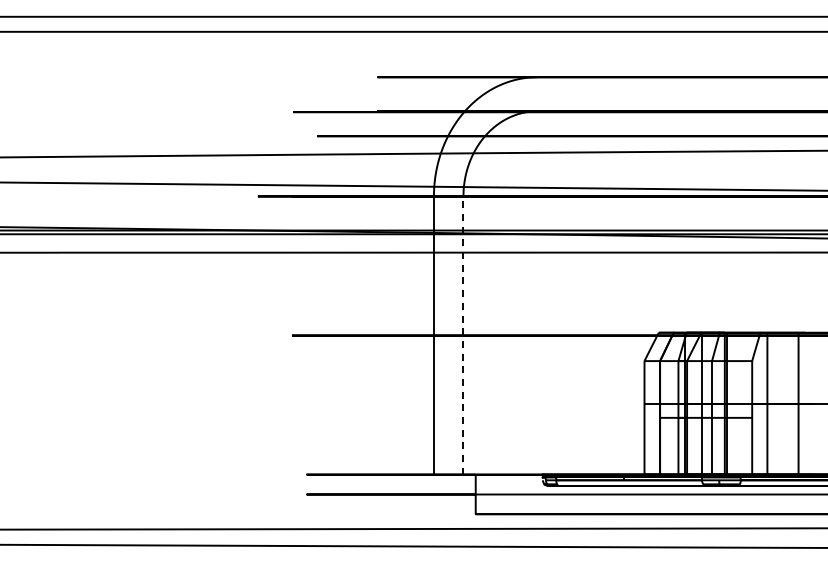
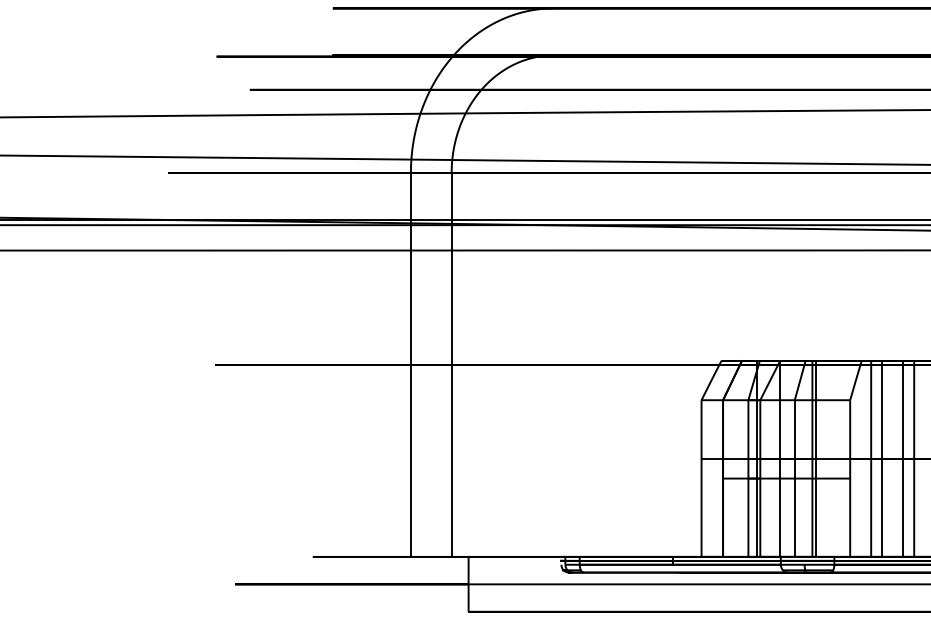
line: (463, 335) -> (451, 364), dashed -> solid
line: (775, 403) -> (882, 458), added
line: (790, 403) -> (903, 458), added

